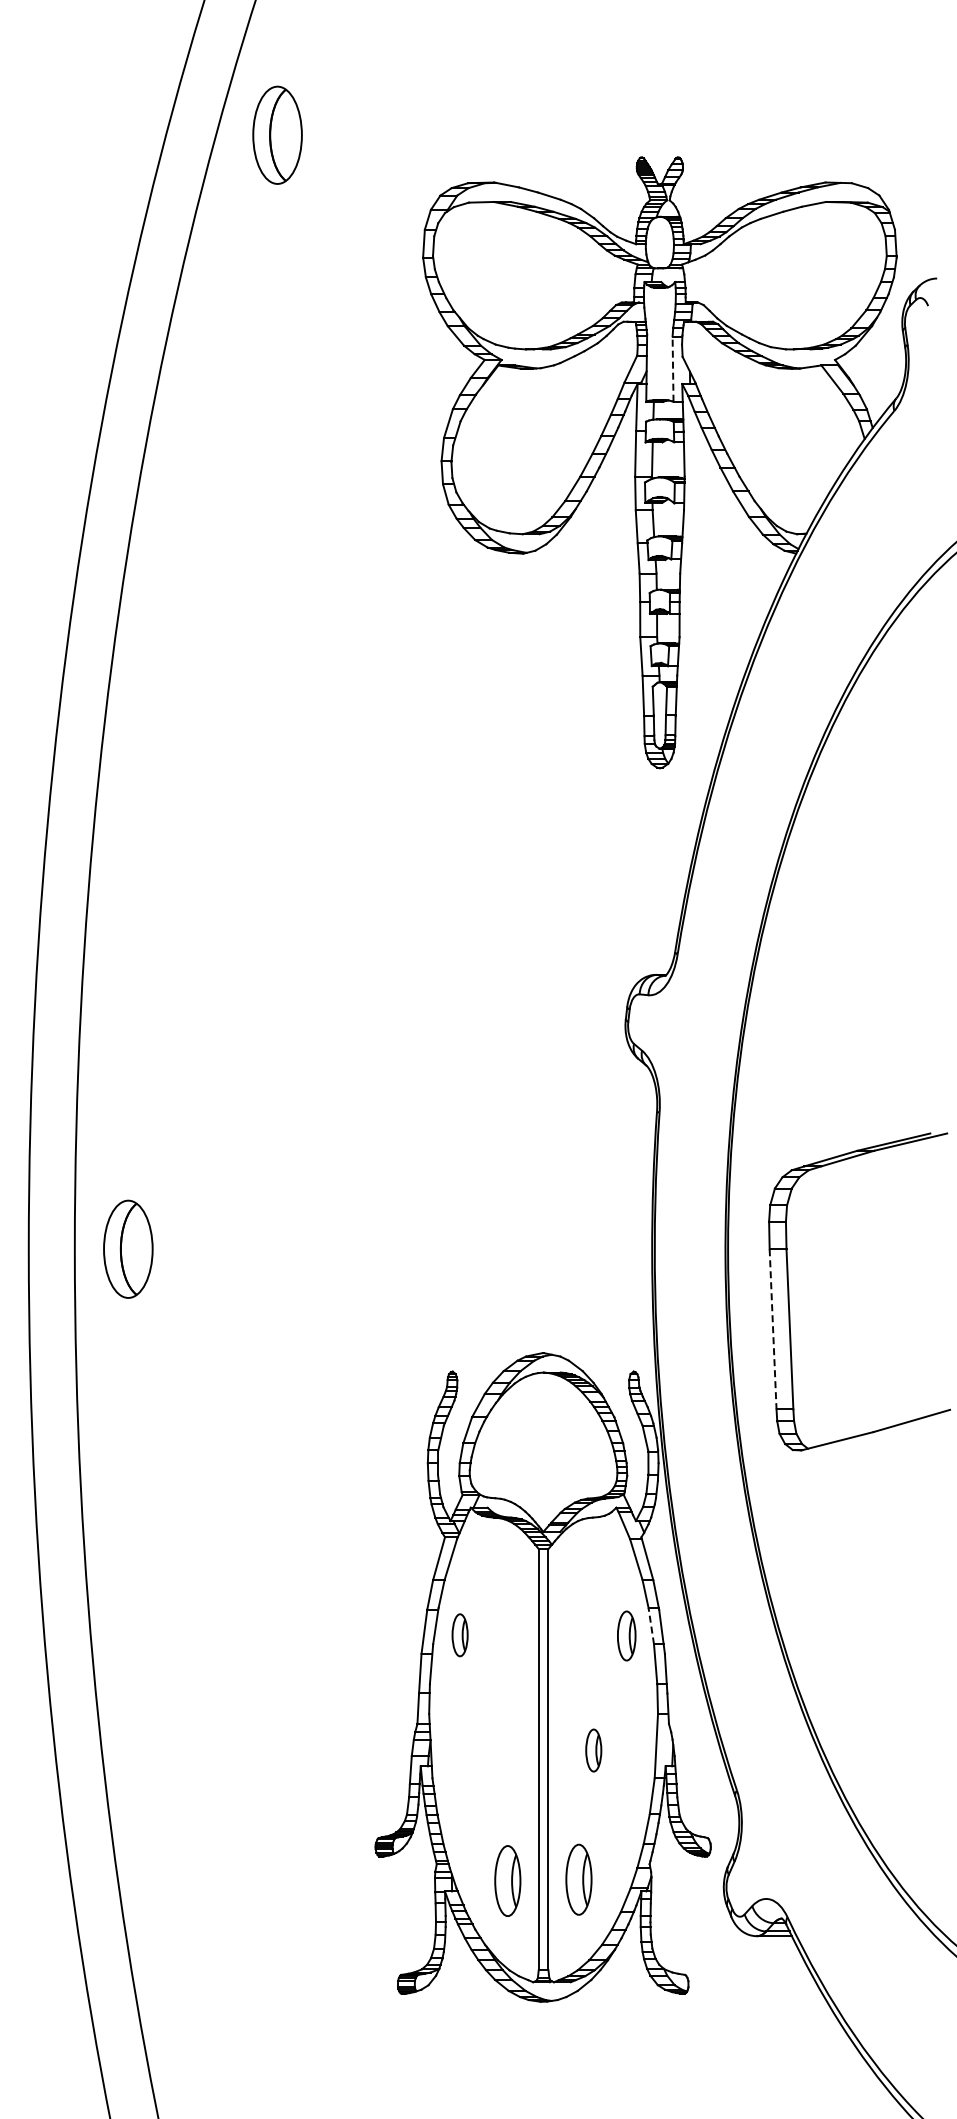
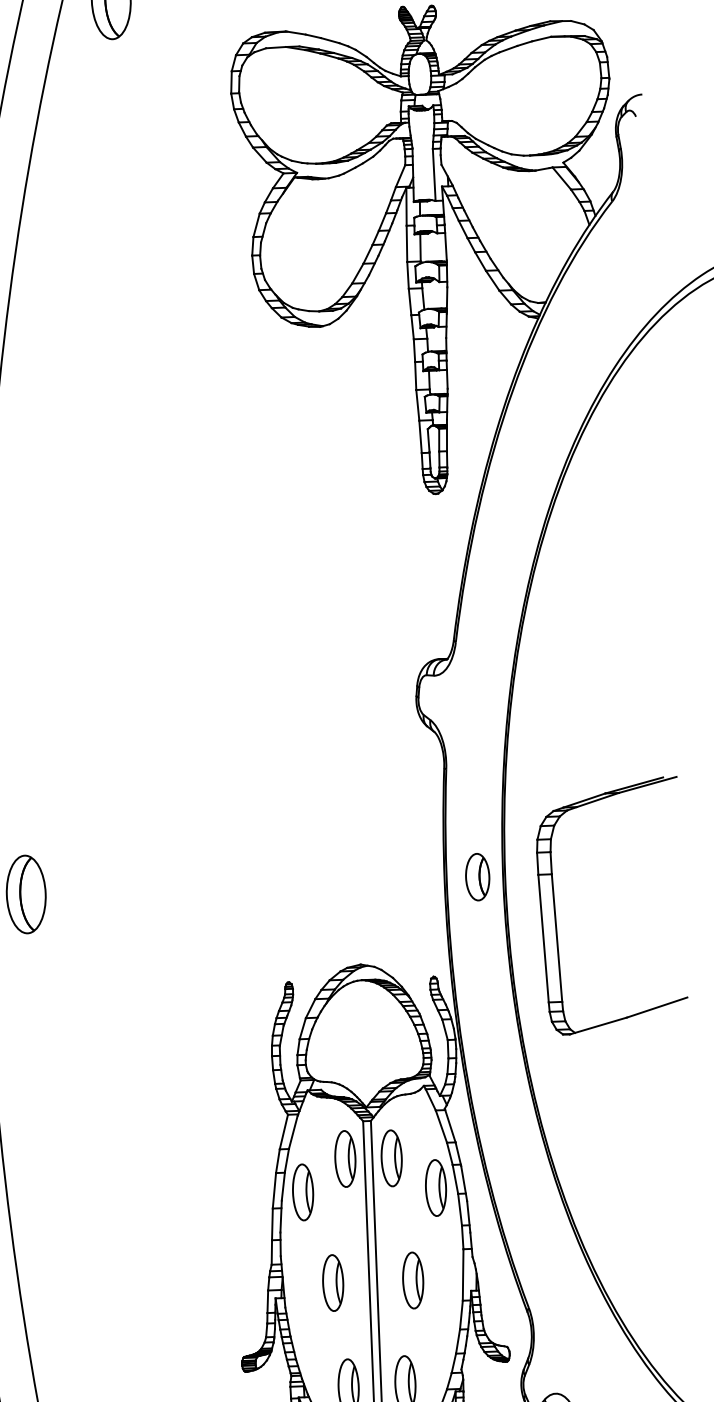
line: (673, 369) -> (434, 175), dashed -> solid
part: (693, 1249) -> (477, 877), added
line: (773, 1329) -> (543, 938), dashed -> solid
part: (514, 1595) -> (345, 1159), added
part: (572, 1596) -> (391, 1158), added
line: (651, 1625) -> (455, 1178), dashed -> solid
part: (459, 1635) -> (302, 1192), size x1.67
part: (626, 1635) -> (435, 1187), size x1.43
part: (493, 1749) -> (333, 1282), added
part: (593, 1750) -> (413, 1280), size x1.67

